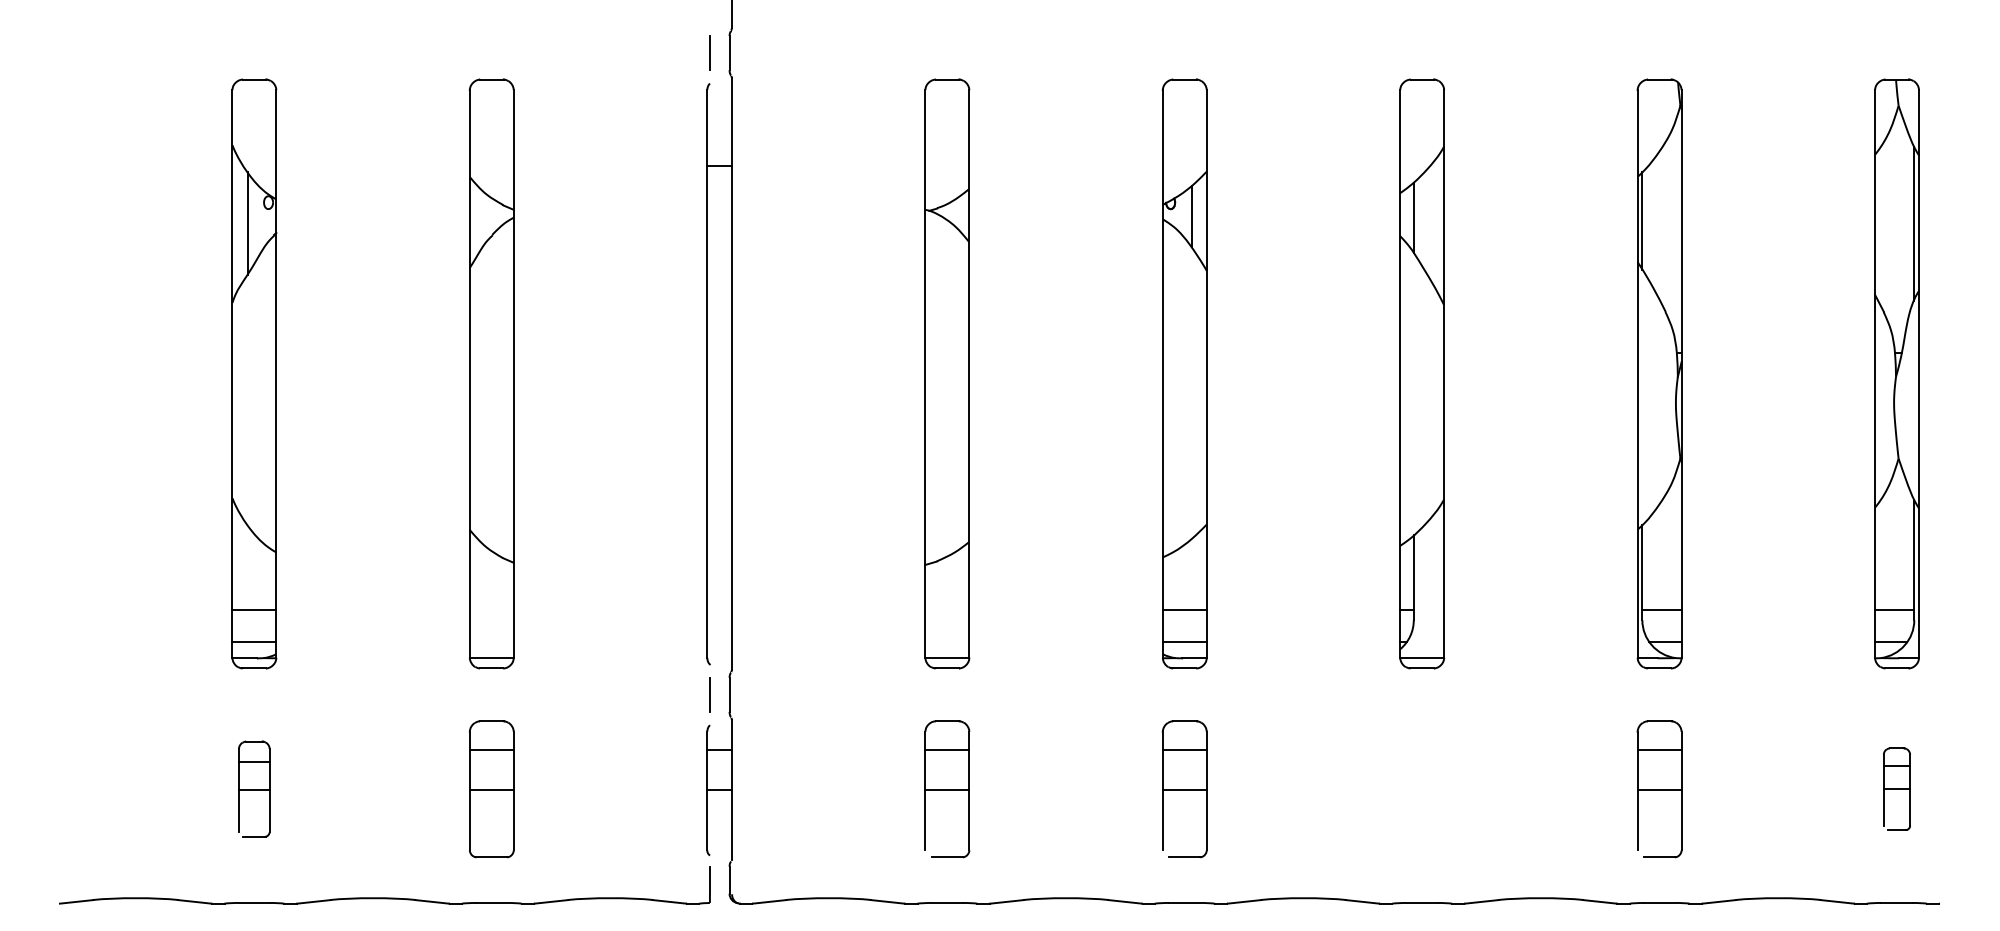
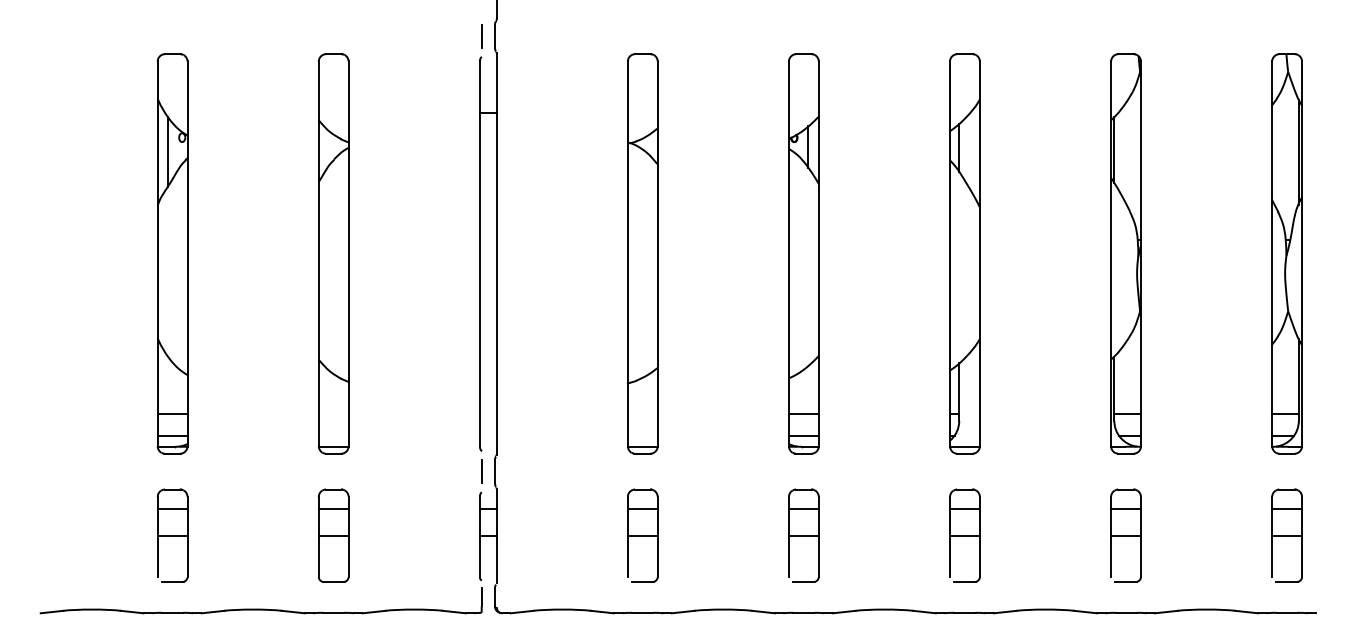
part: (254, 789) -> (172, 535), size x1.43
part: (1421, 789) -> (964, 535), added
part: (1896, 789) -> (1286, 535), size x1.67

